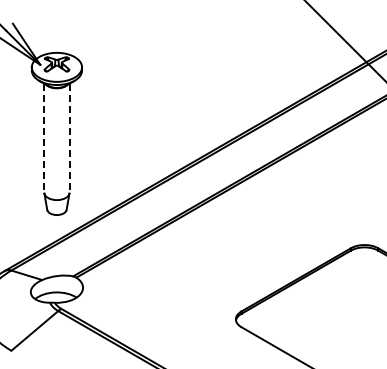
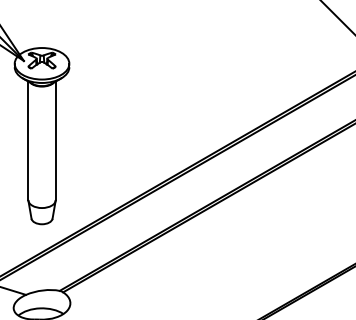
line: (44, 138) -> (28, 141), dashed -> solid
line: (69, 138) -> (55, 141), dashed -> solid

